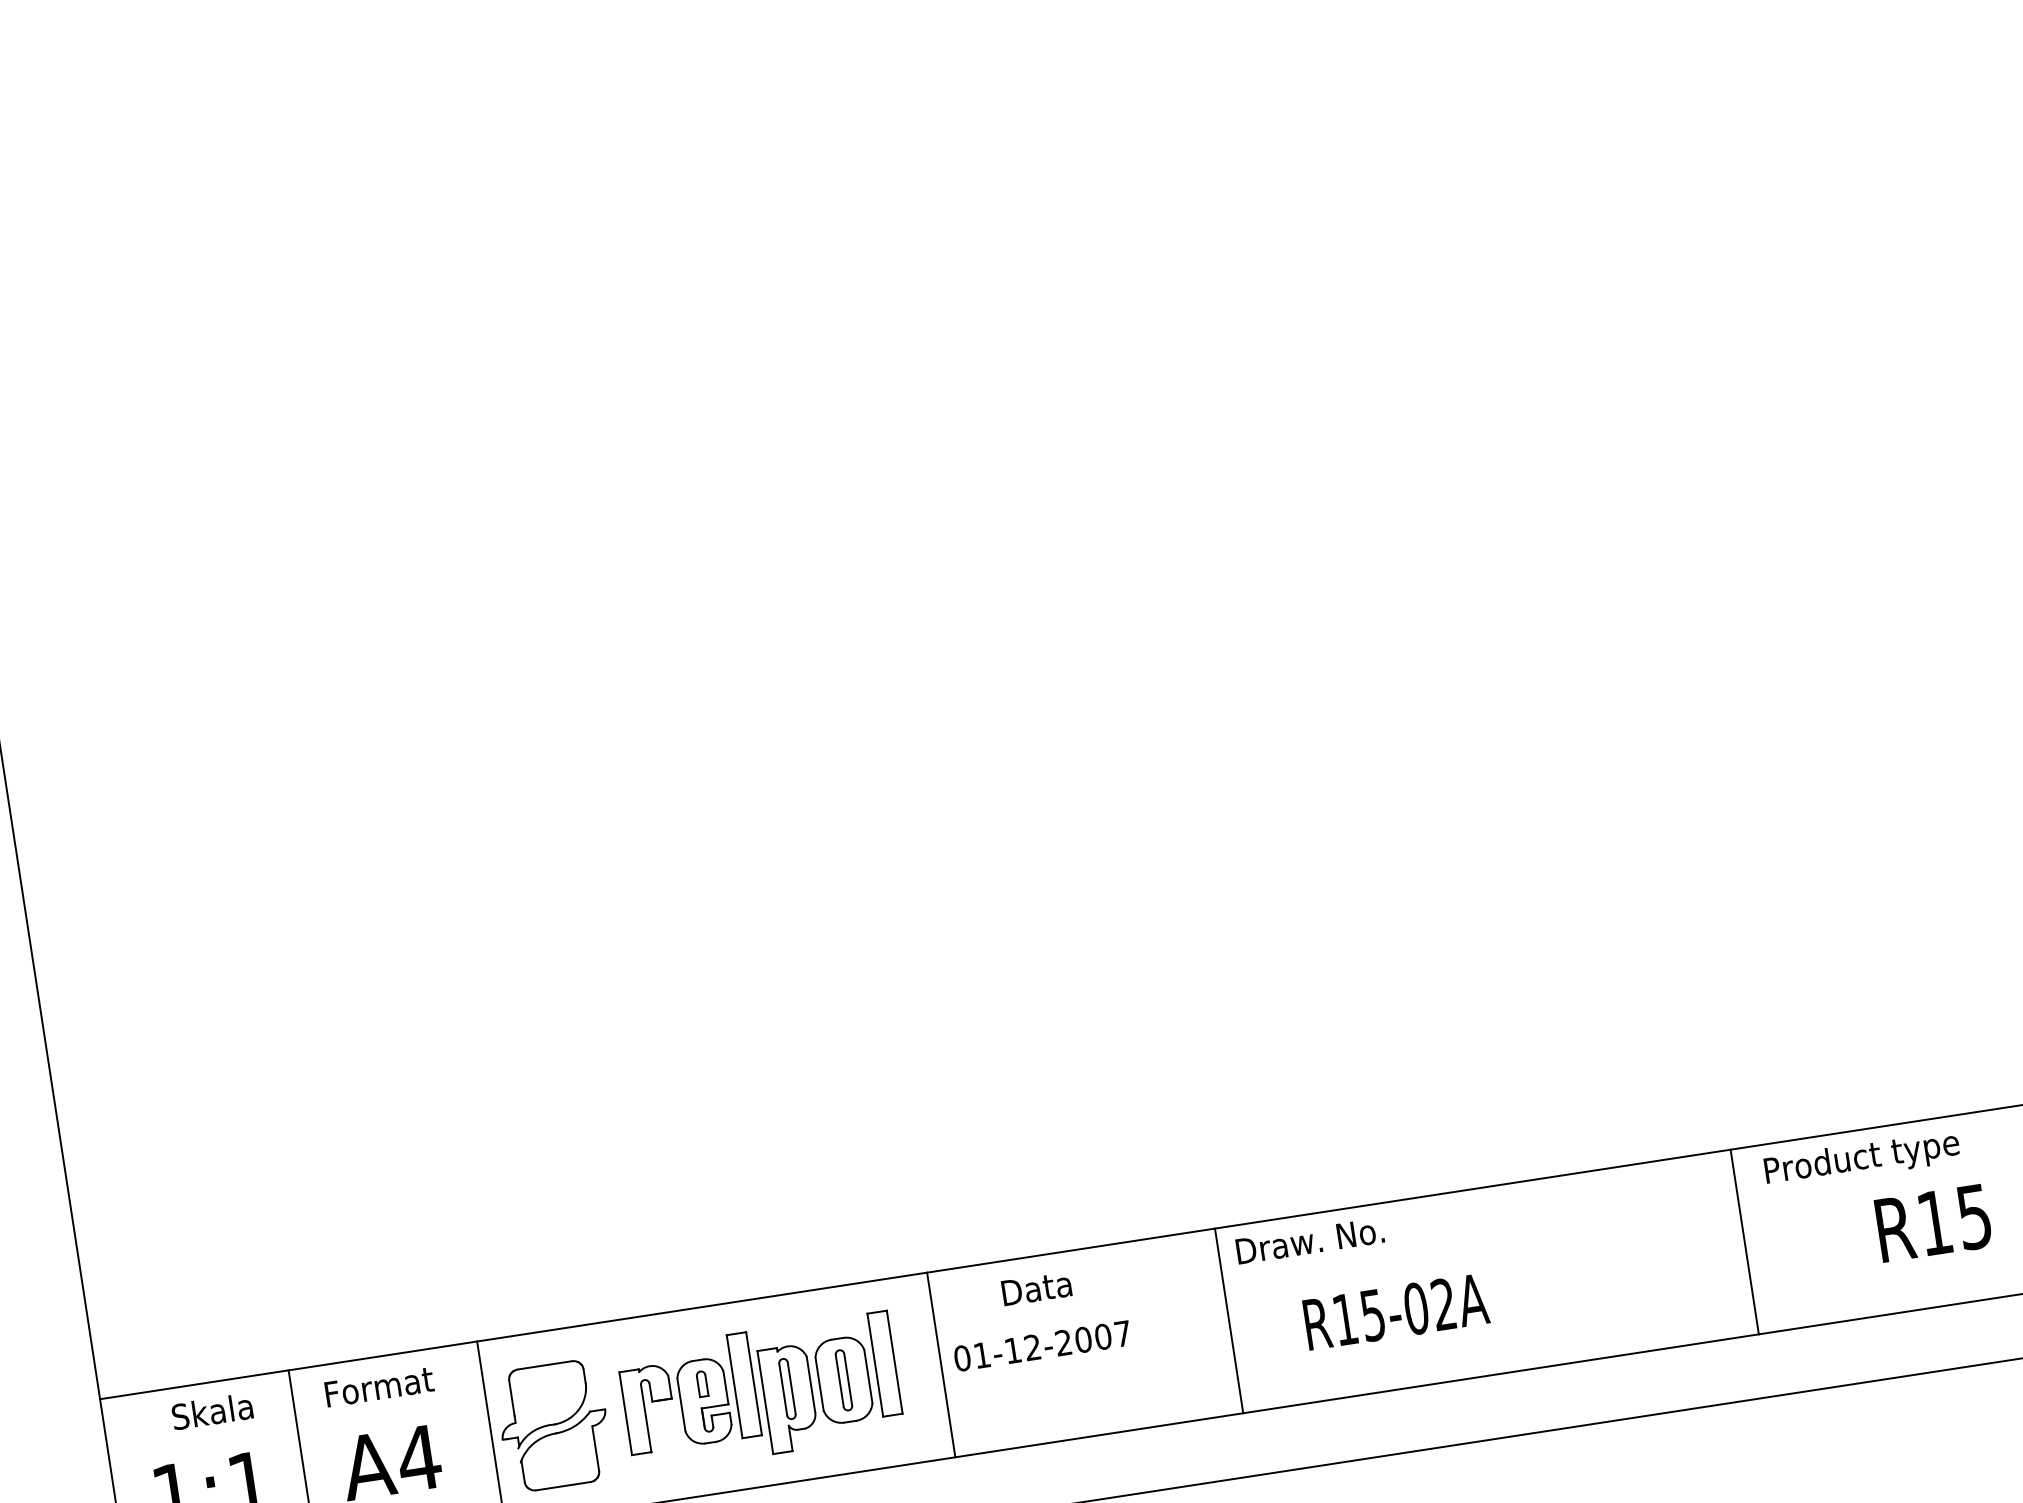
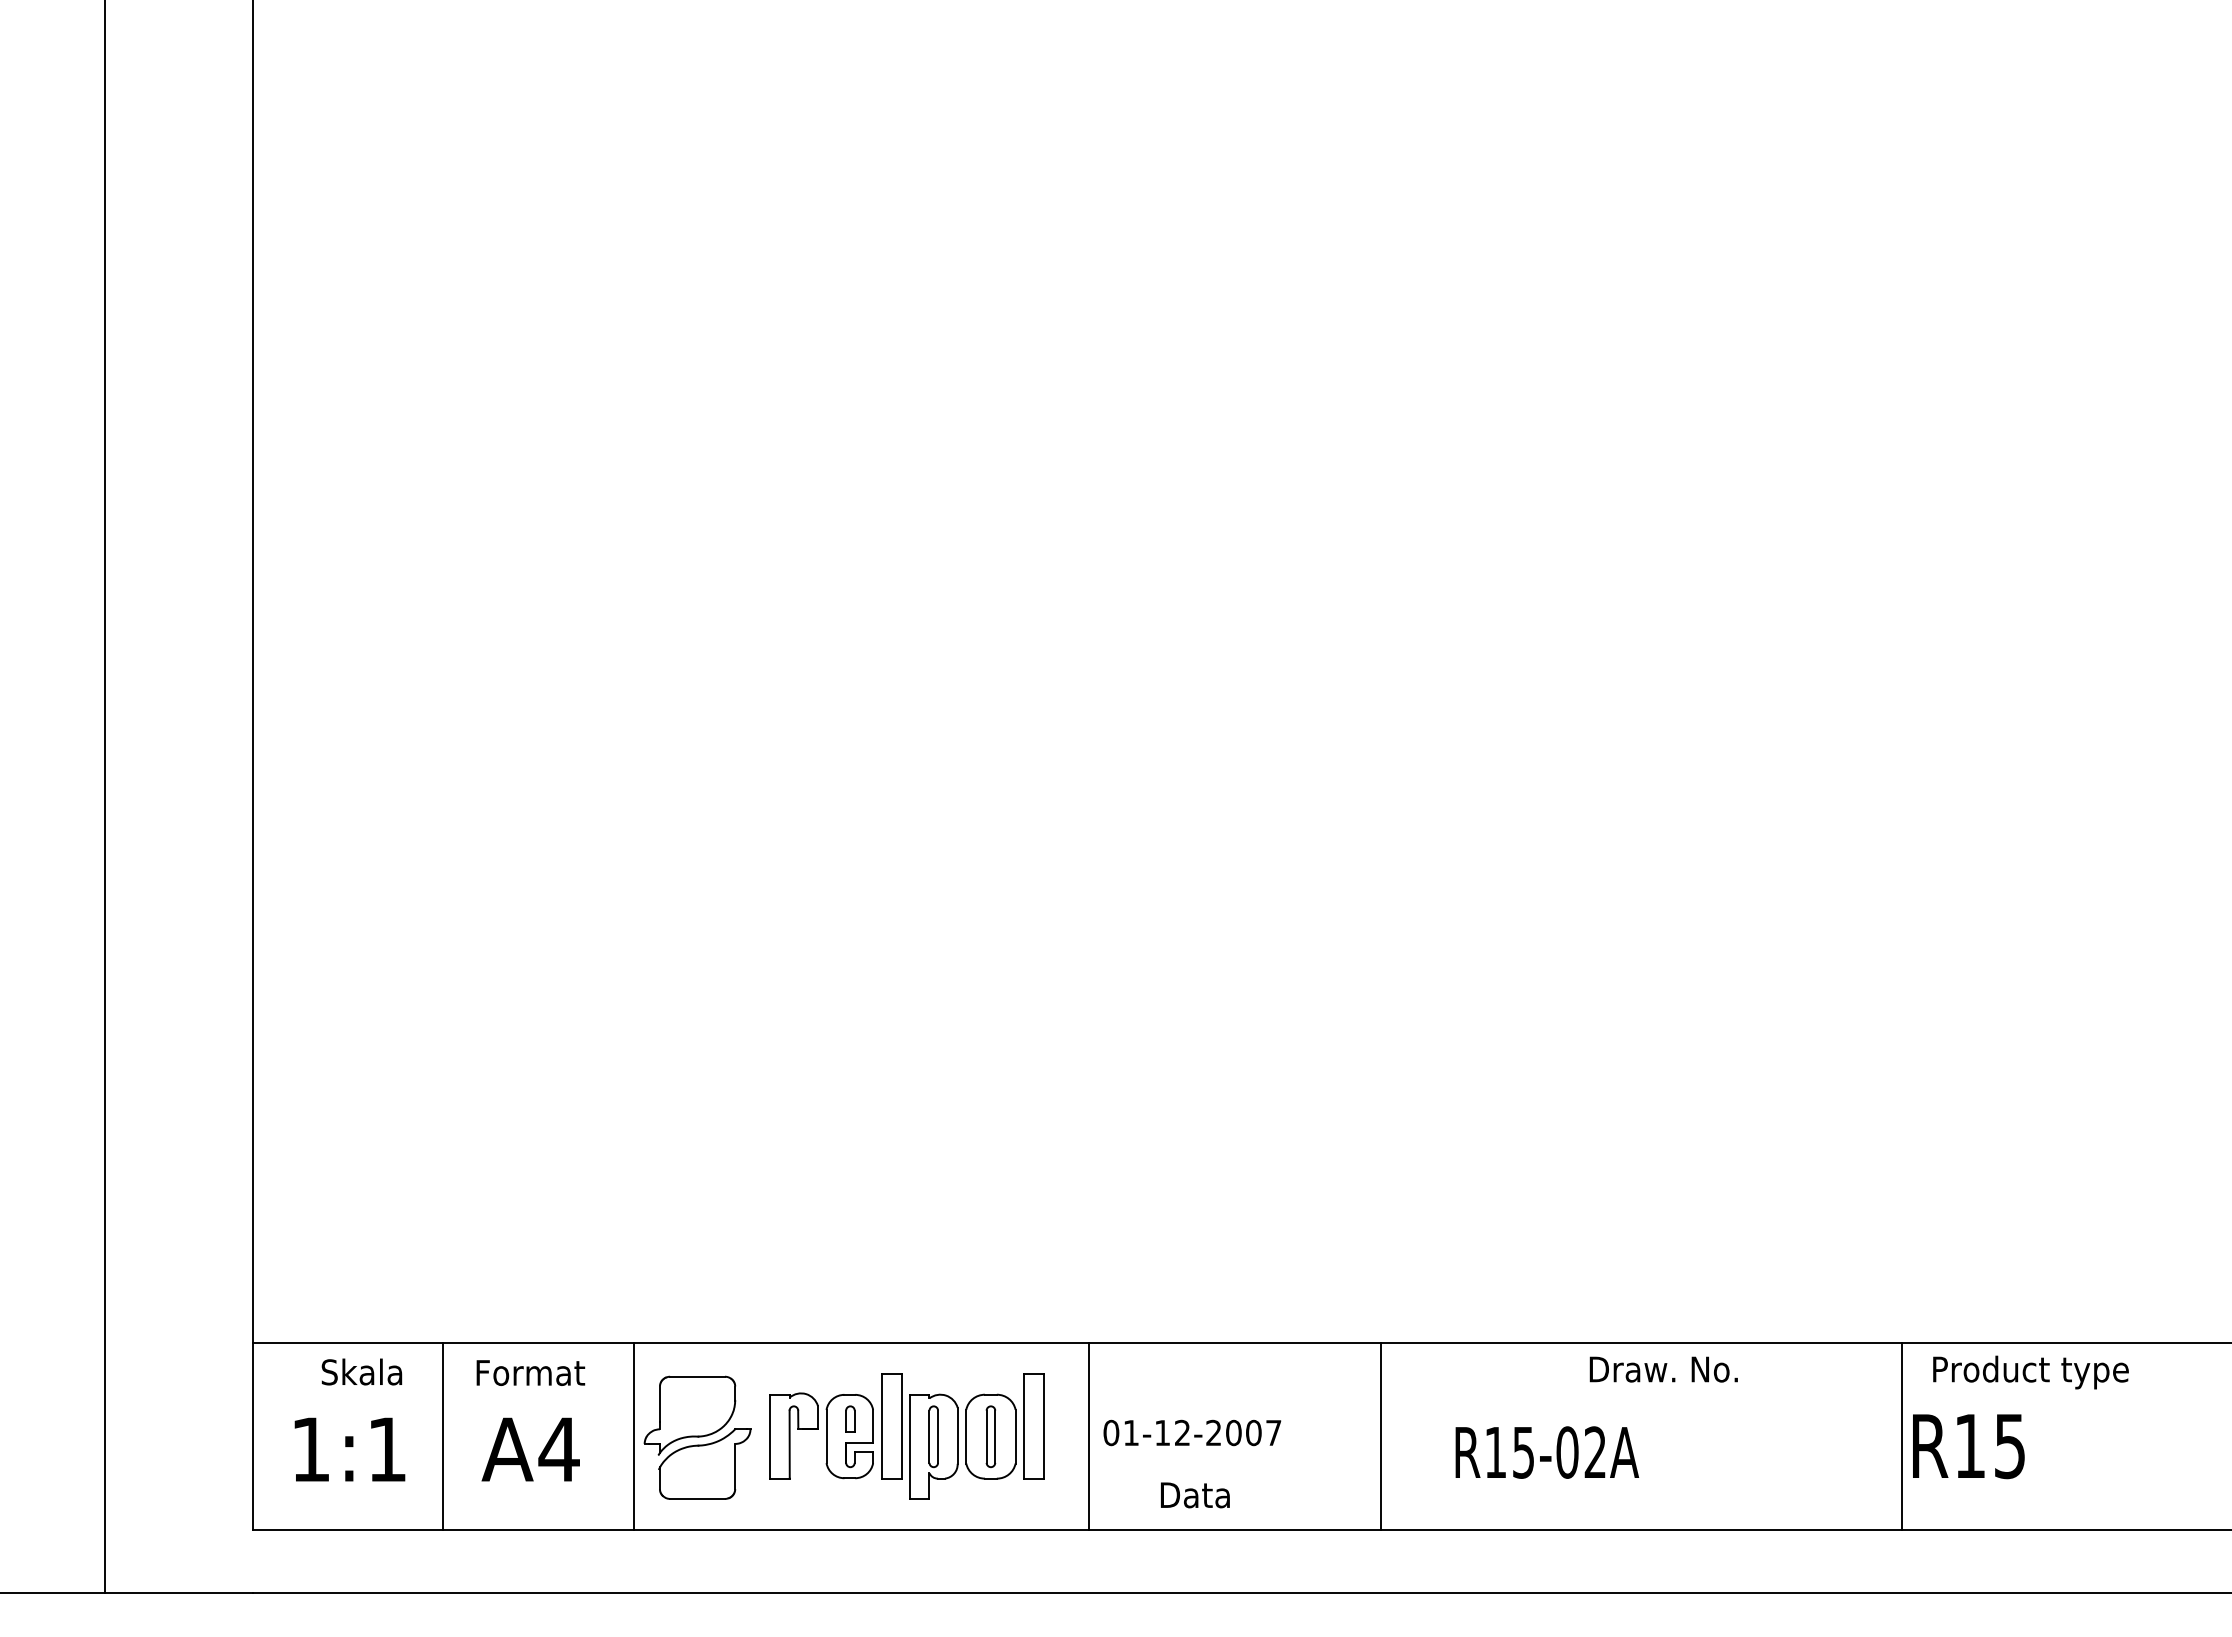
text: (1933, 1223) -> (1968, 1446), moved
text: (1309, 1241) -> (1663, 1369), moved
text: (1036, 1288) -> (1195, 1495), moved

